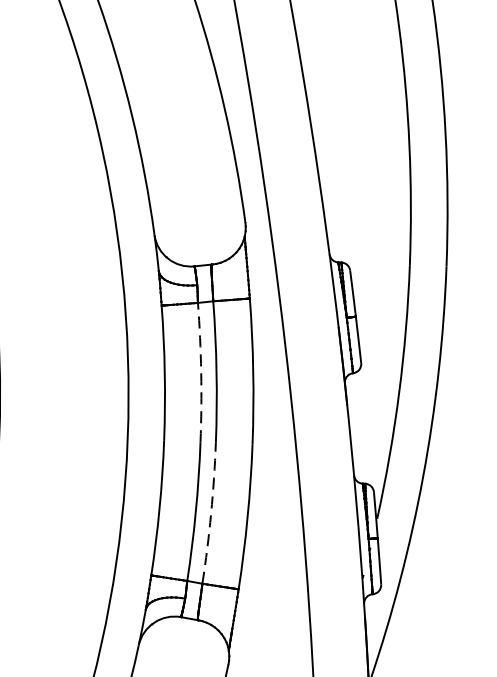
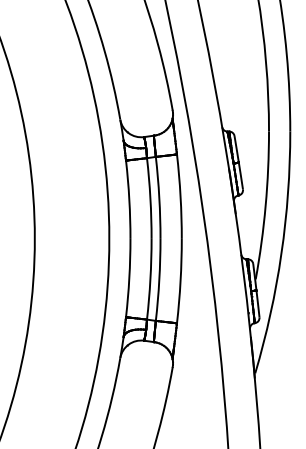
arc: (201, 372) -> (150, 198), dashed -> solid
arc: (211, 512) -> (159, 279), dashed -> solid

